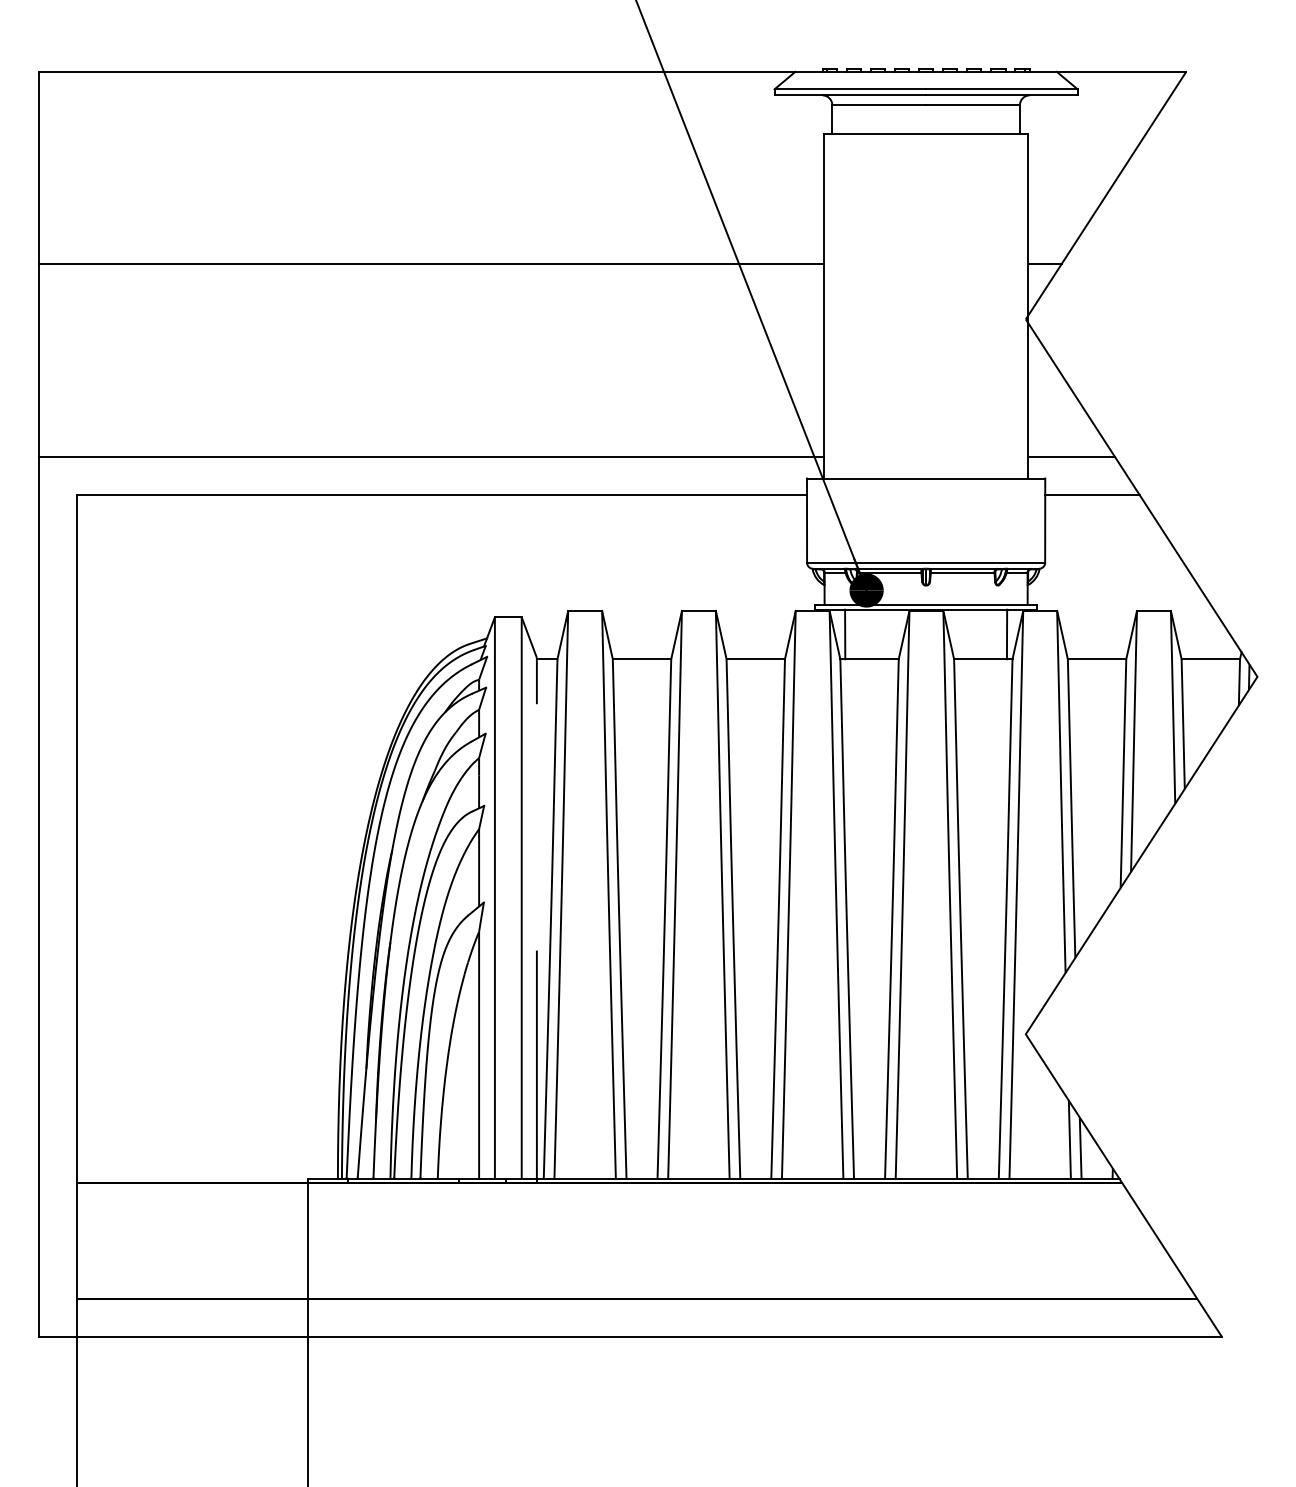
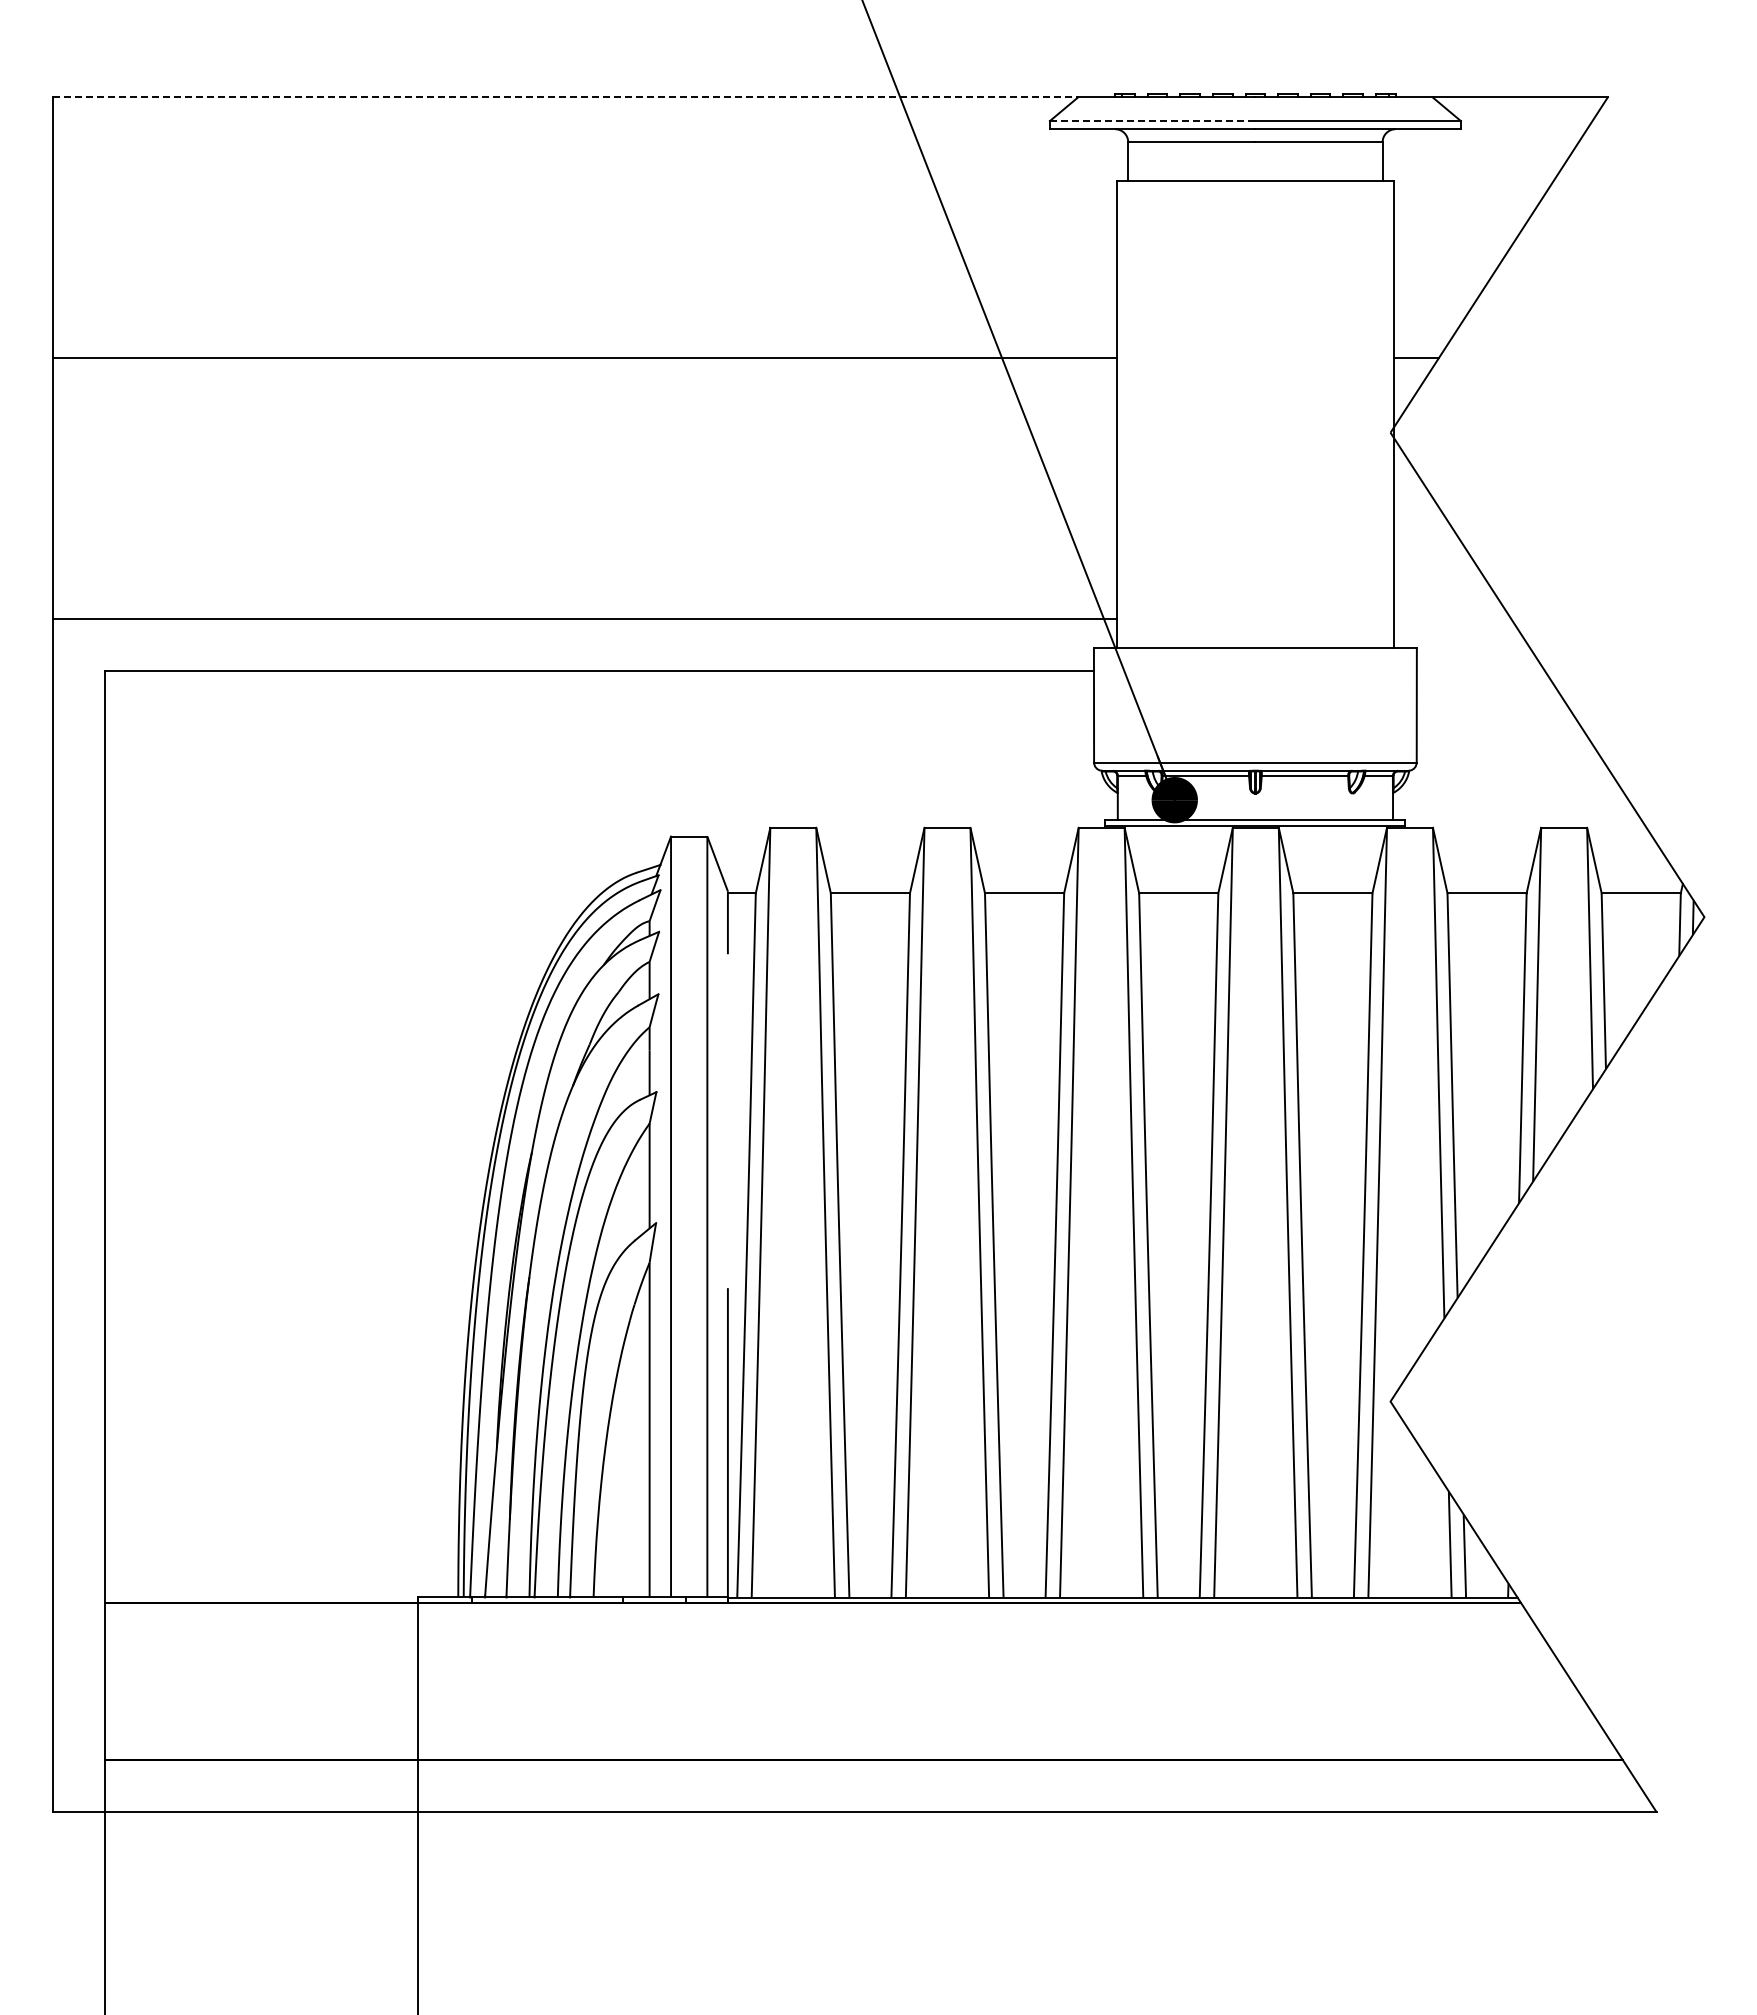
line: (417, 72) -> (565, 97), solid -> dashed
line: (850, 89) -> (1152, 121), solid -> dashed
line: (1071, 457) -> (1452, 619), removed
line: (1092, 495) -> (1480, 671), removed
line: (845, 634) -> (1145, 859), removed
line: (1006, 634) -> (1364, 859), removed

